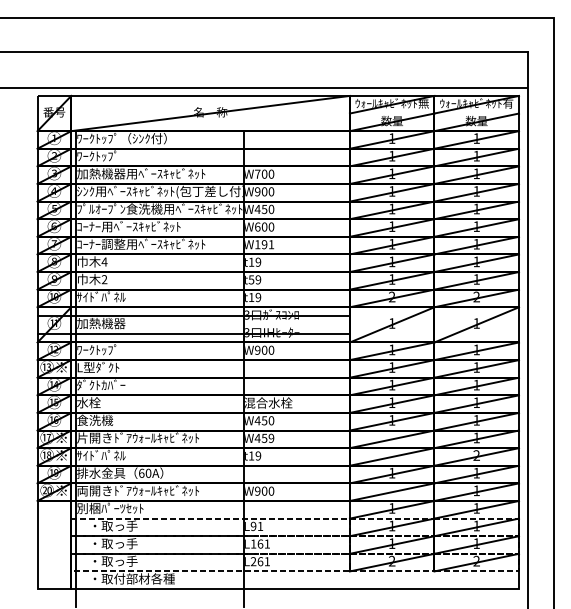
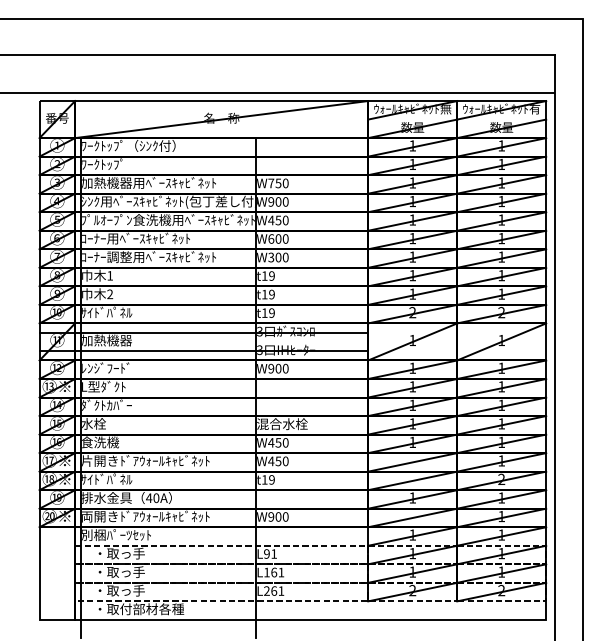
text: (264, 174) -> (278, 183), W700 -> W750
text: (264, 244) -> (278, 257), W191 -> W300
text: (103, 261) -> (109, 275), 4 -> 1
text: (251, 279) -> (264, 294), t59 -> t19
text: (100, 349) -> (105, 367), ﾜｰｸﾄｯﾌﾟ -> ﾚﾝｼﾞﾌｰﾄﾞ
text: (271, 438) -> (285, 461), W459 -> W450
text: (141, 473) -> (149, 498), 60A -> 40A

